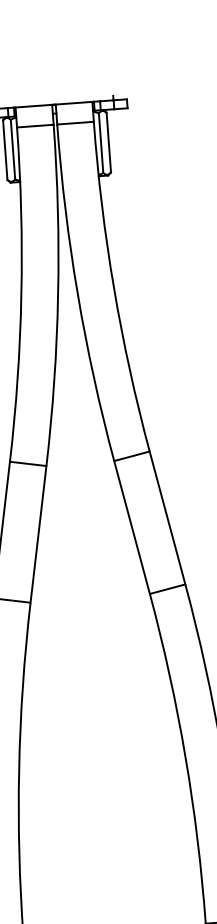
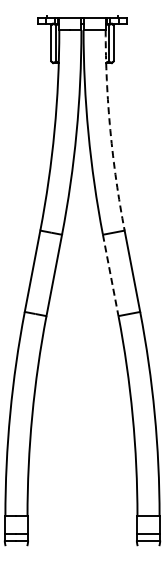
arc: (114, 287) -> (110, 130), solid -> dashed
line: (131, 527) -> (110, 275), solid -> dashed

